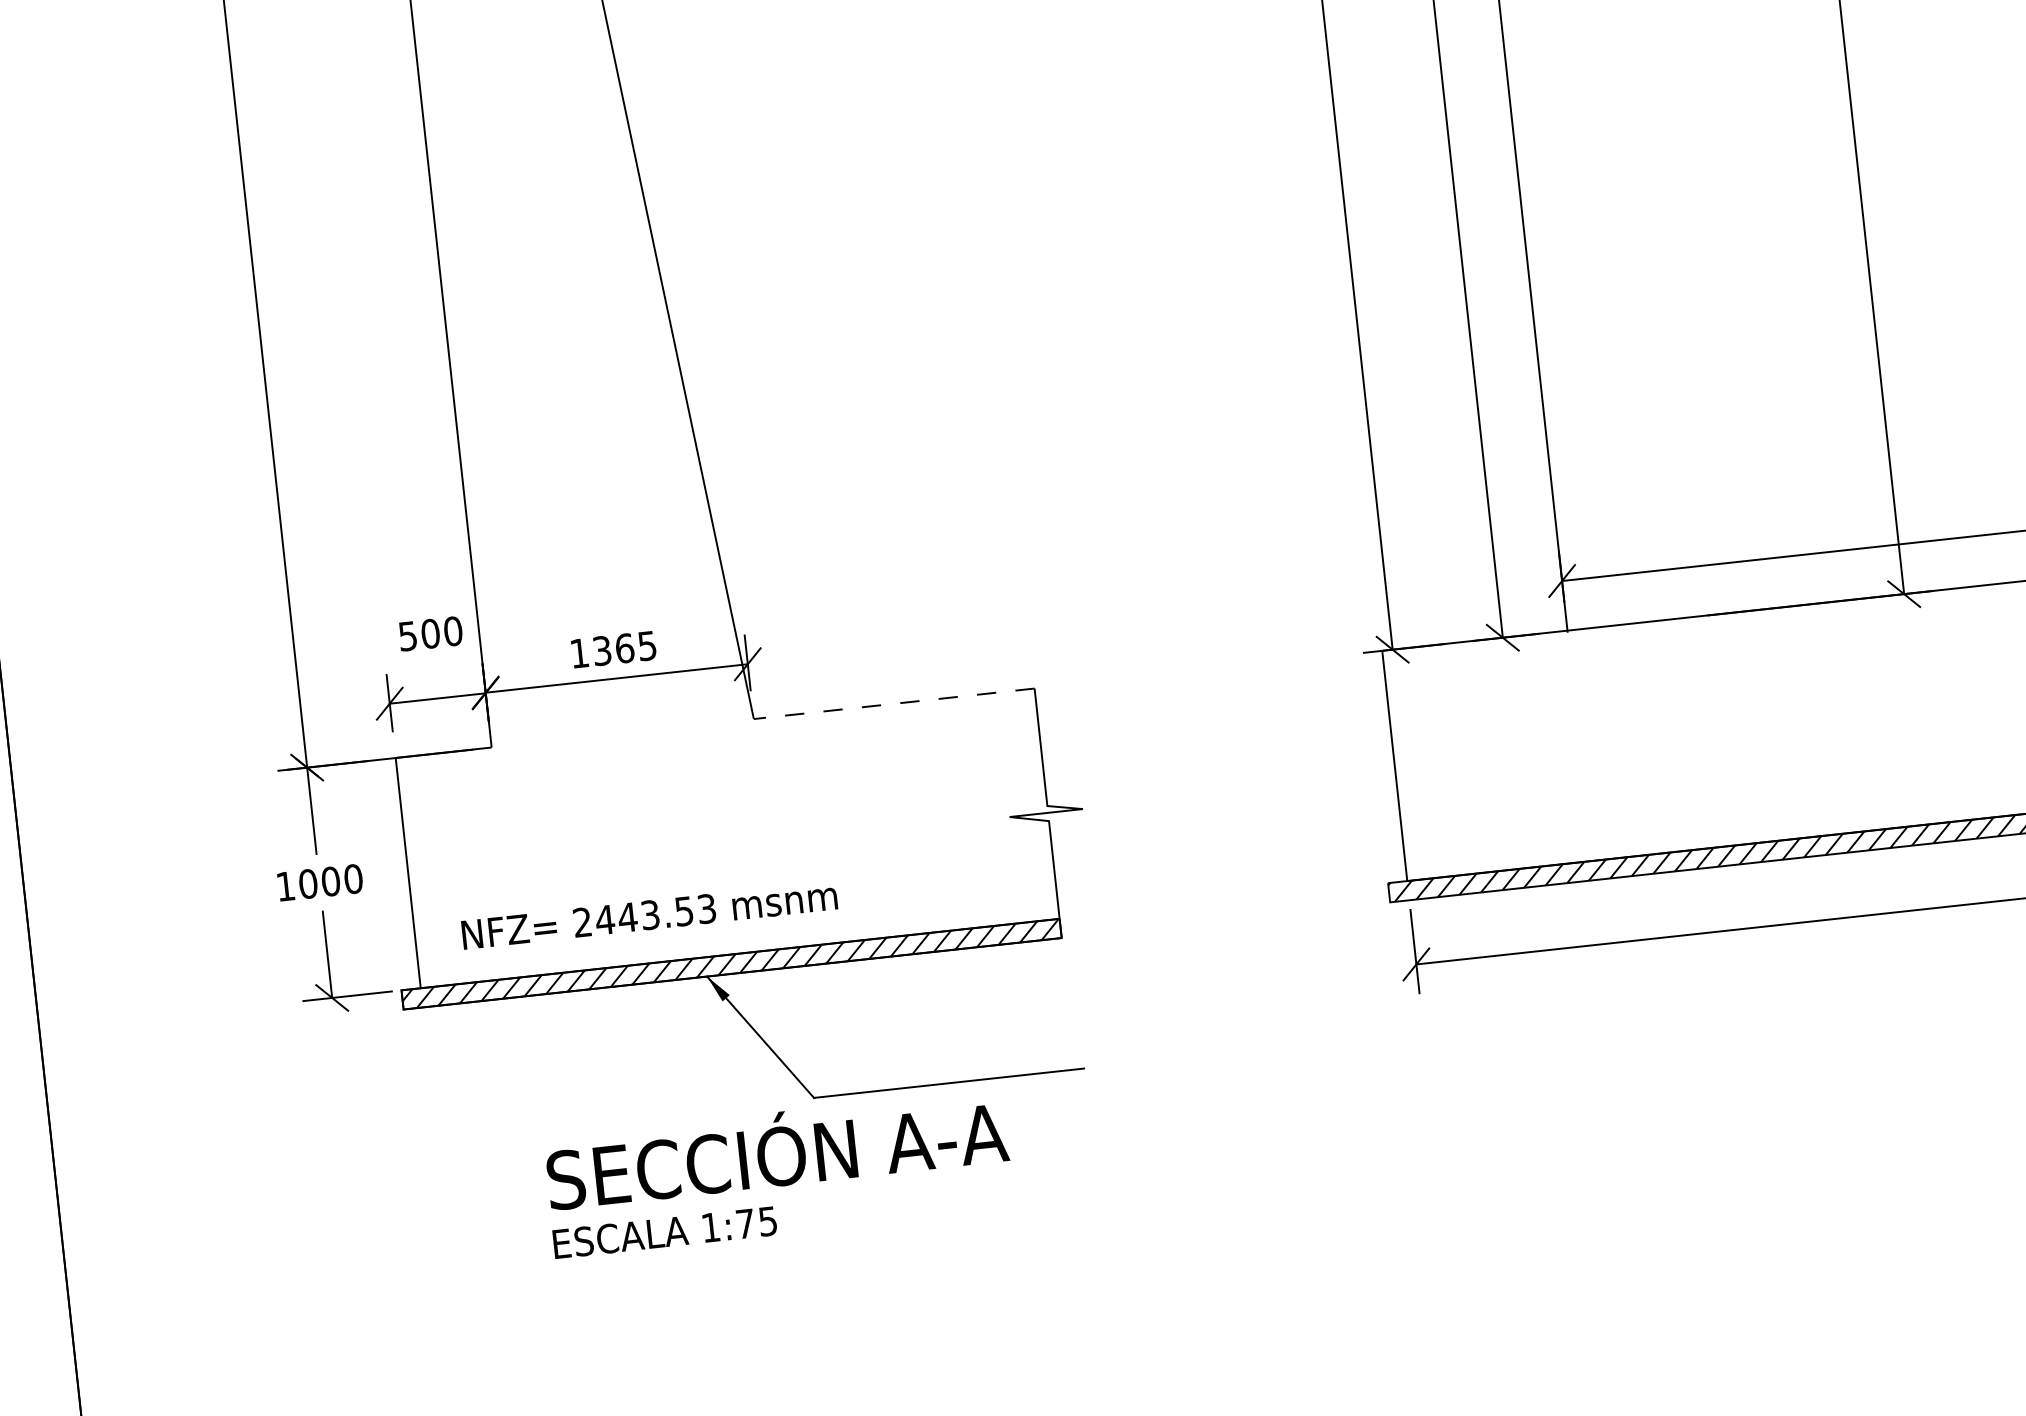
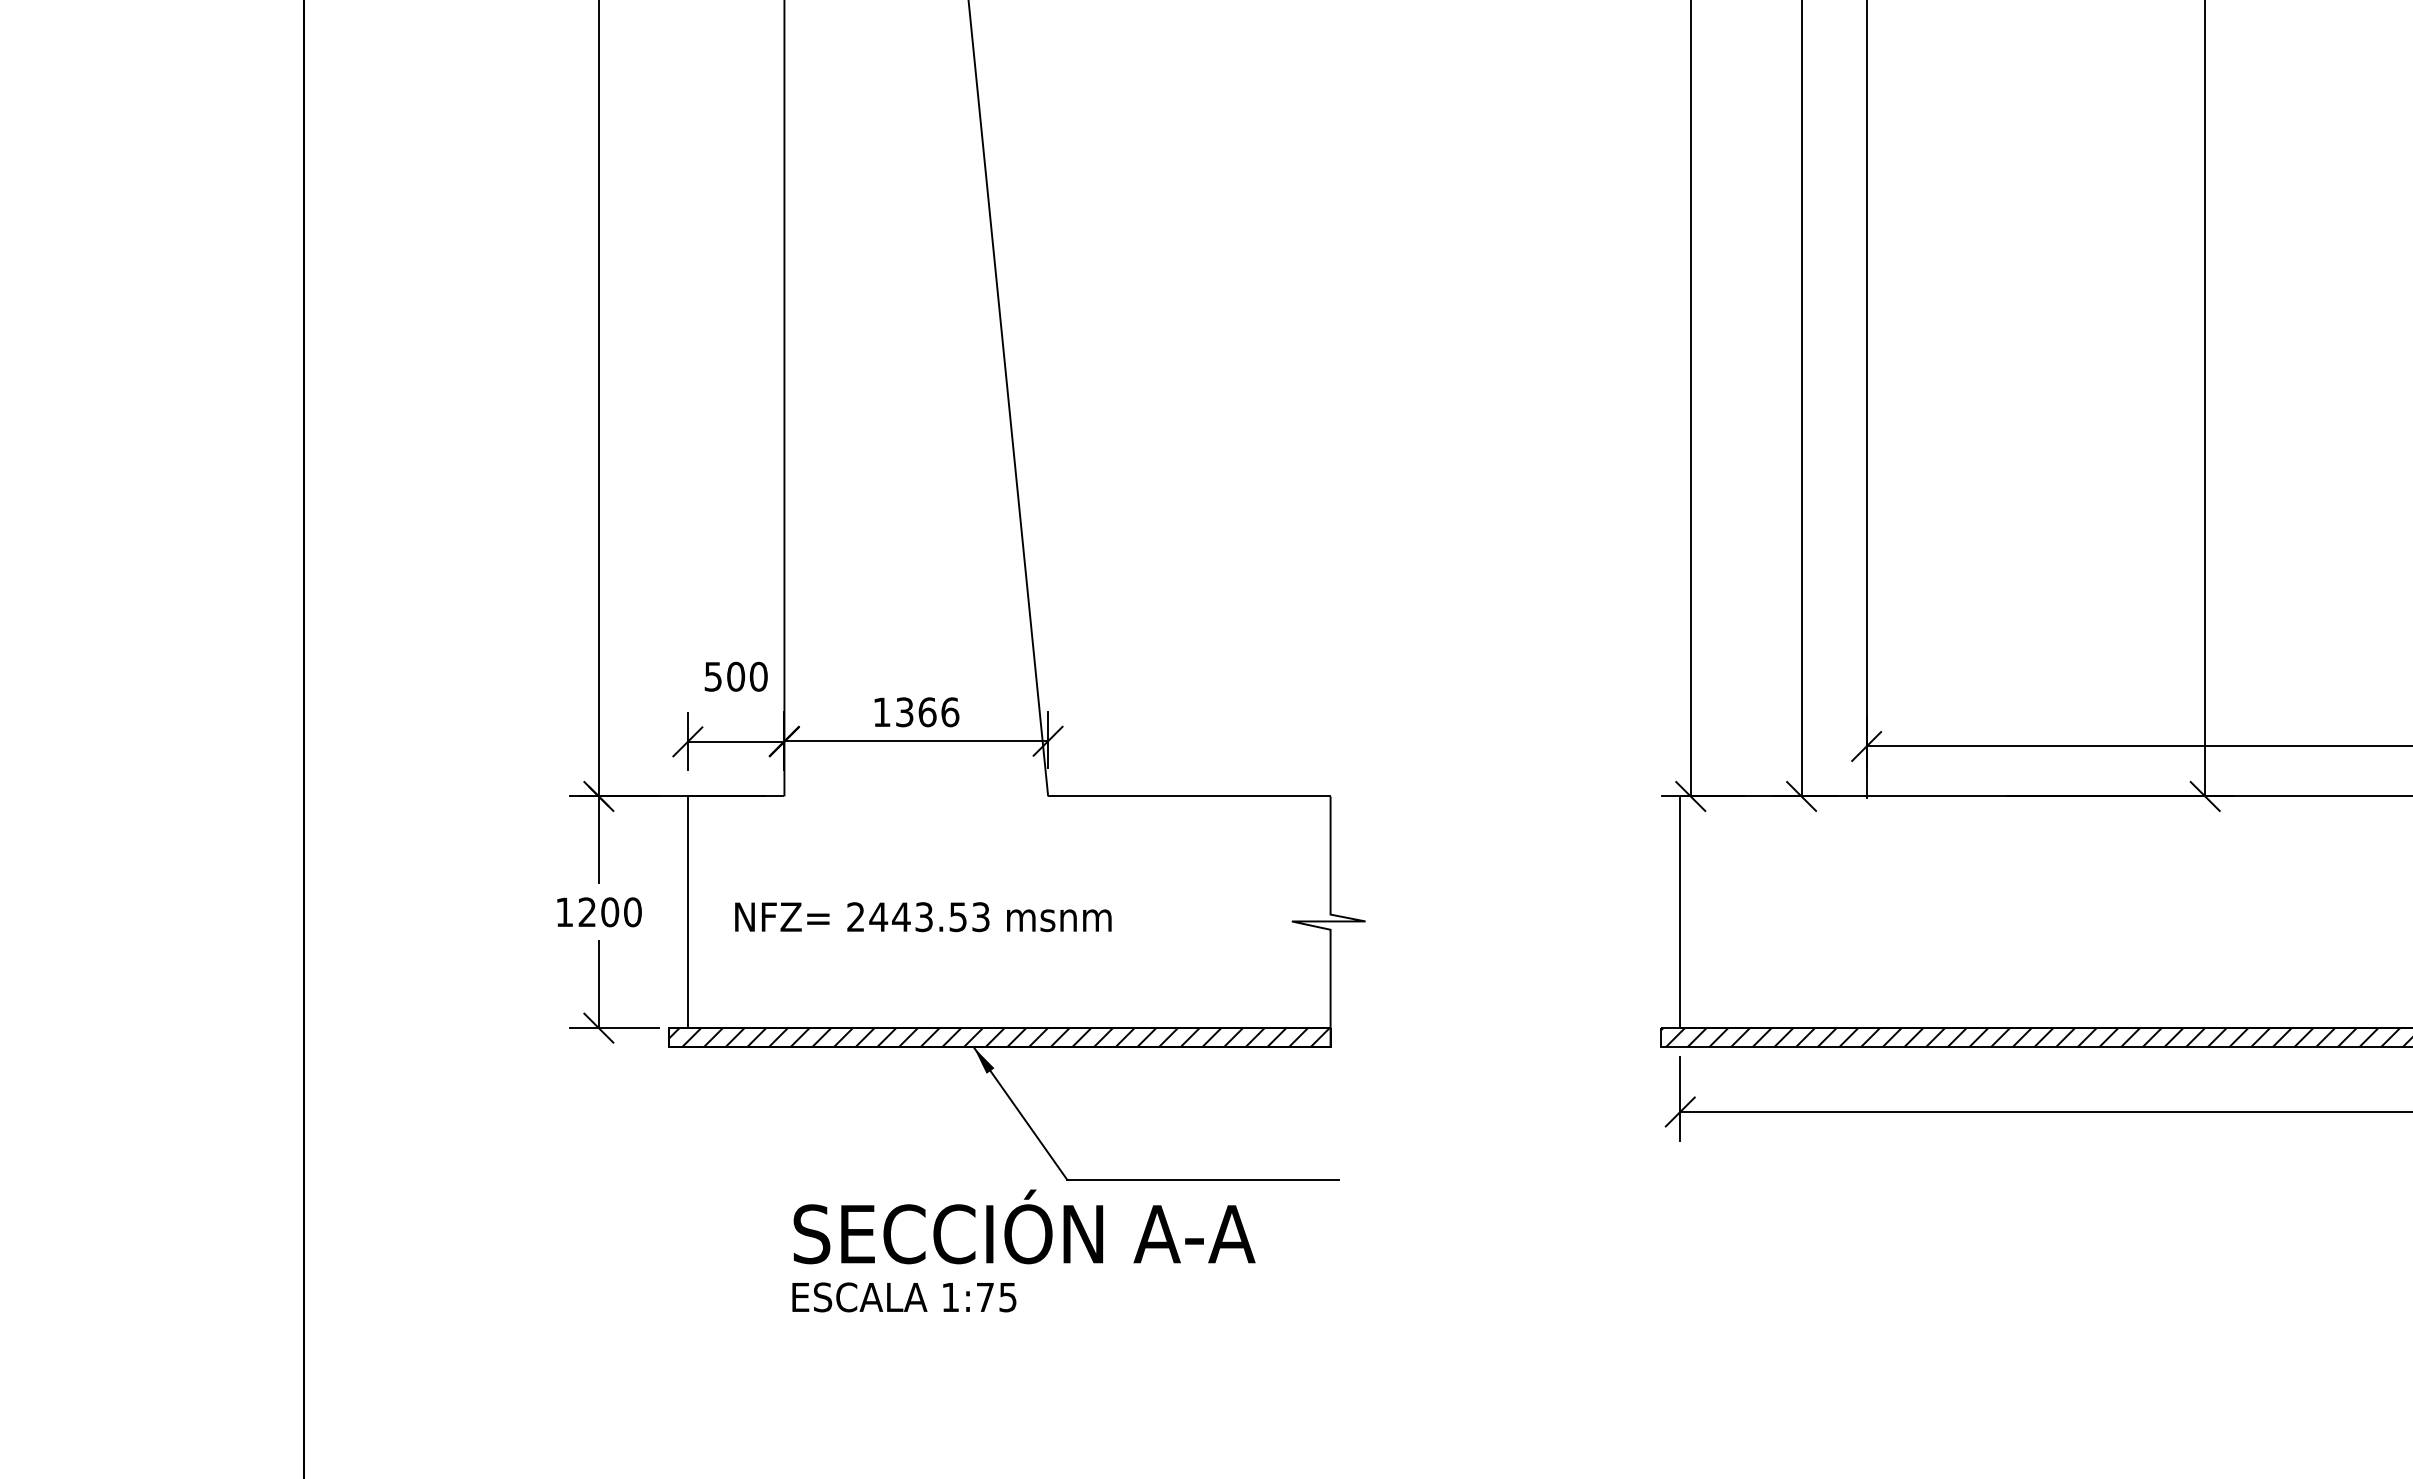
text: (647, 646) -> (950, 712), 1365 -> 1366
line: (893, 703) -> (1188, 796), dashed -> solid
text: (308, 884) -> (587, 912), 1000 -> 1200
text: (649, 915) -> (923, 917), moved

